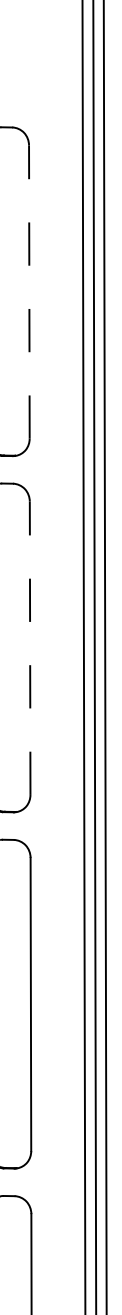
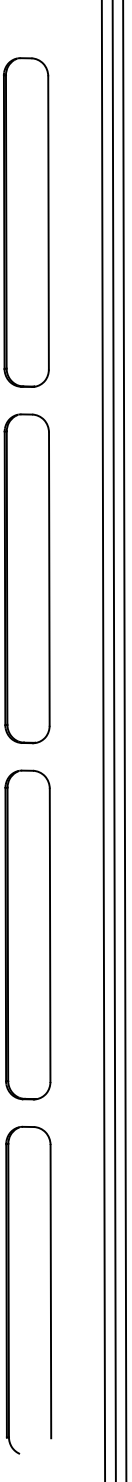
line: (29, 291) -> (48, 222), dashed -> solid
line: (30, 648) -> (49, 579), dashed -> solid

